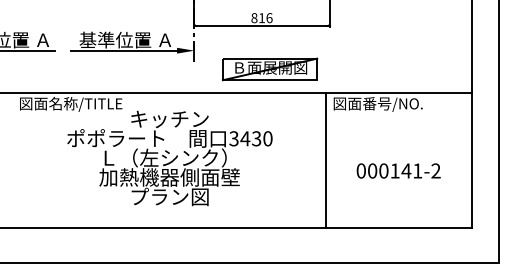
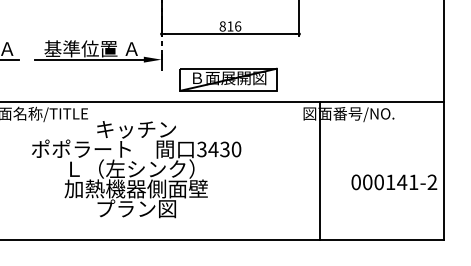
part: (269, 69) -> (227, 79), moved
line: (325, 159) -> (319, 170), moved
text: (398, 170) -> (394, 181), moved

